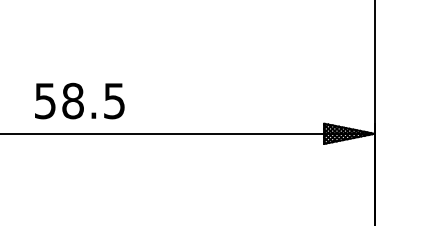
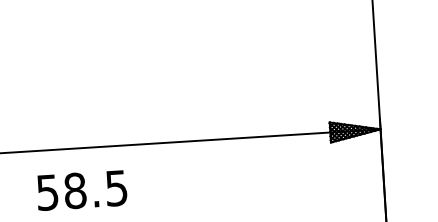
text: (79, 100) -> (81, 189), moved

